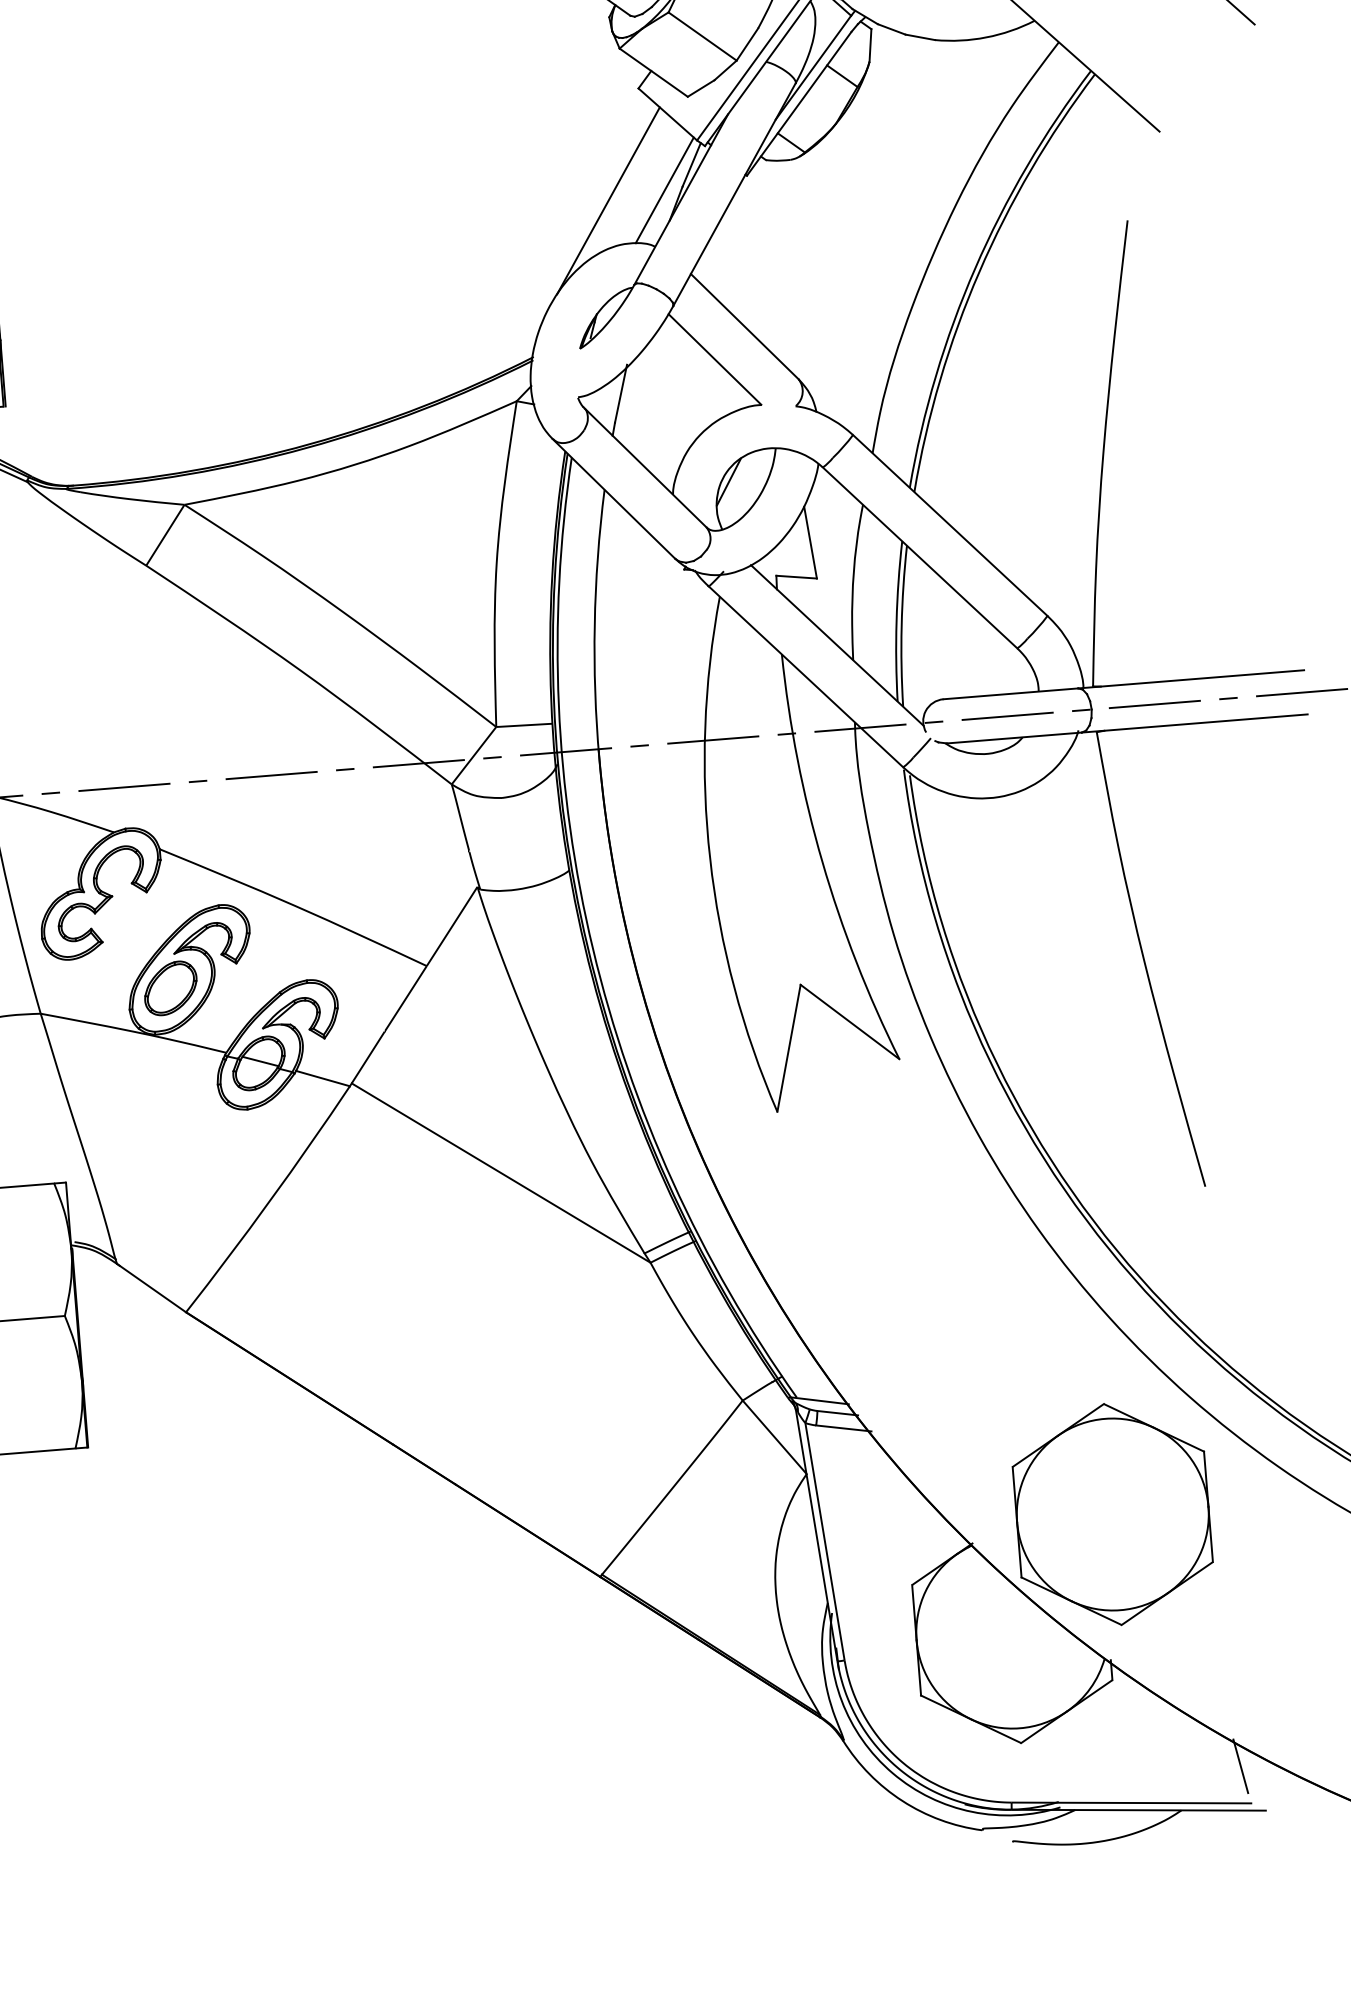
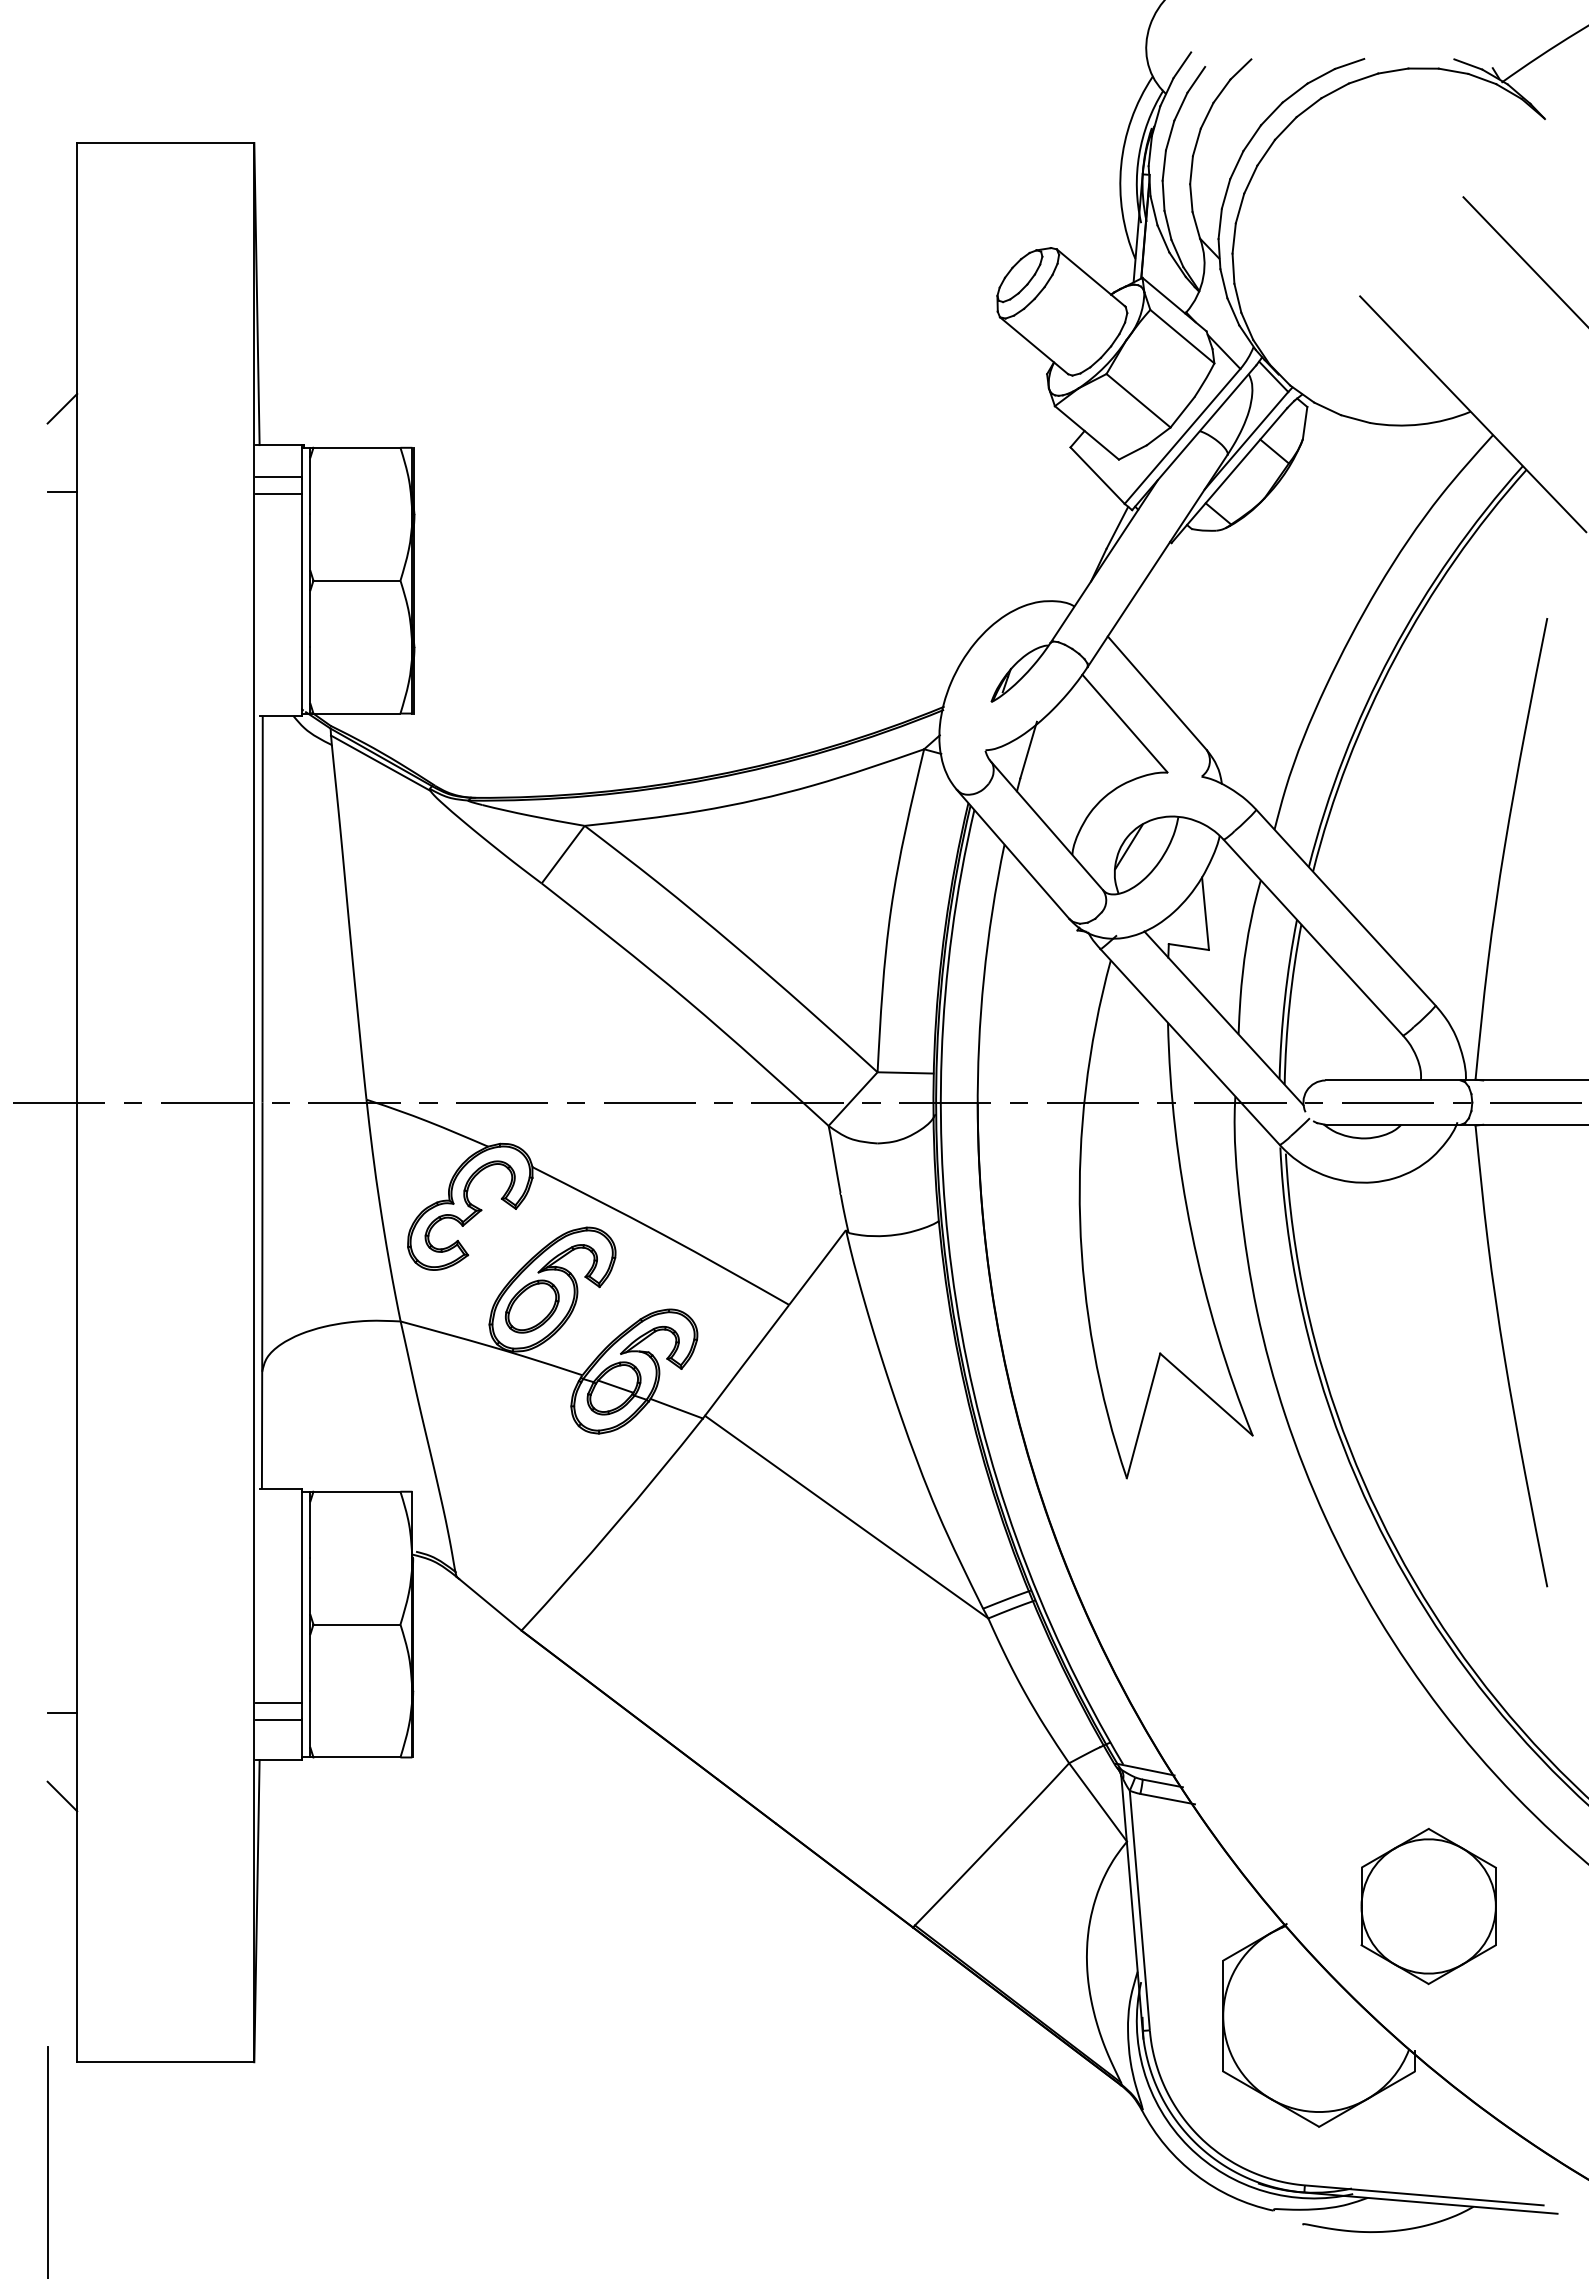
line: (664, 189) -> (1088, 550), removed
line: (608, 200) -> (1031, 556), removed
part: (1112, 1514) -> (1428, 1906), size x0.7
line: (1240, 1766) -> (1535, 2167), removed

